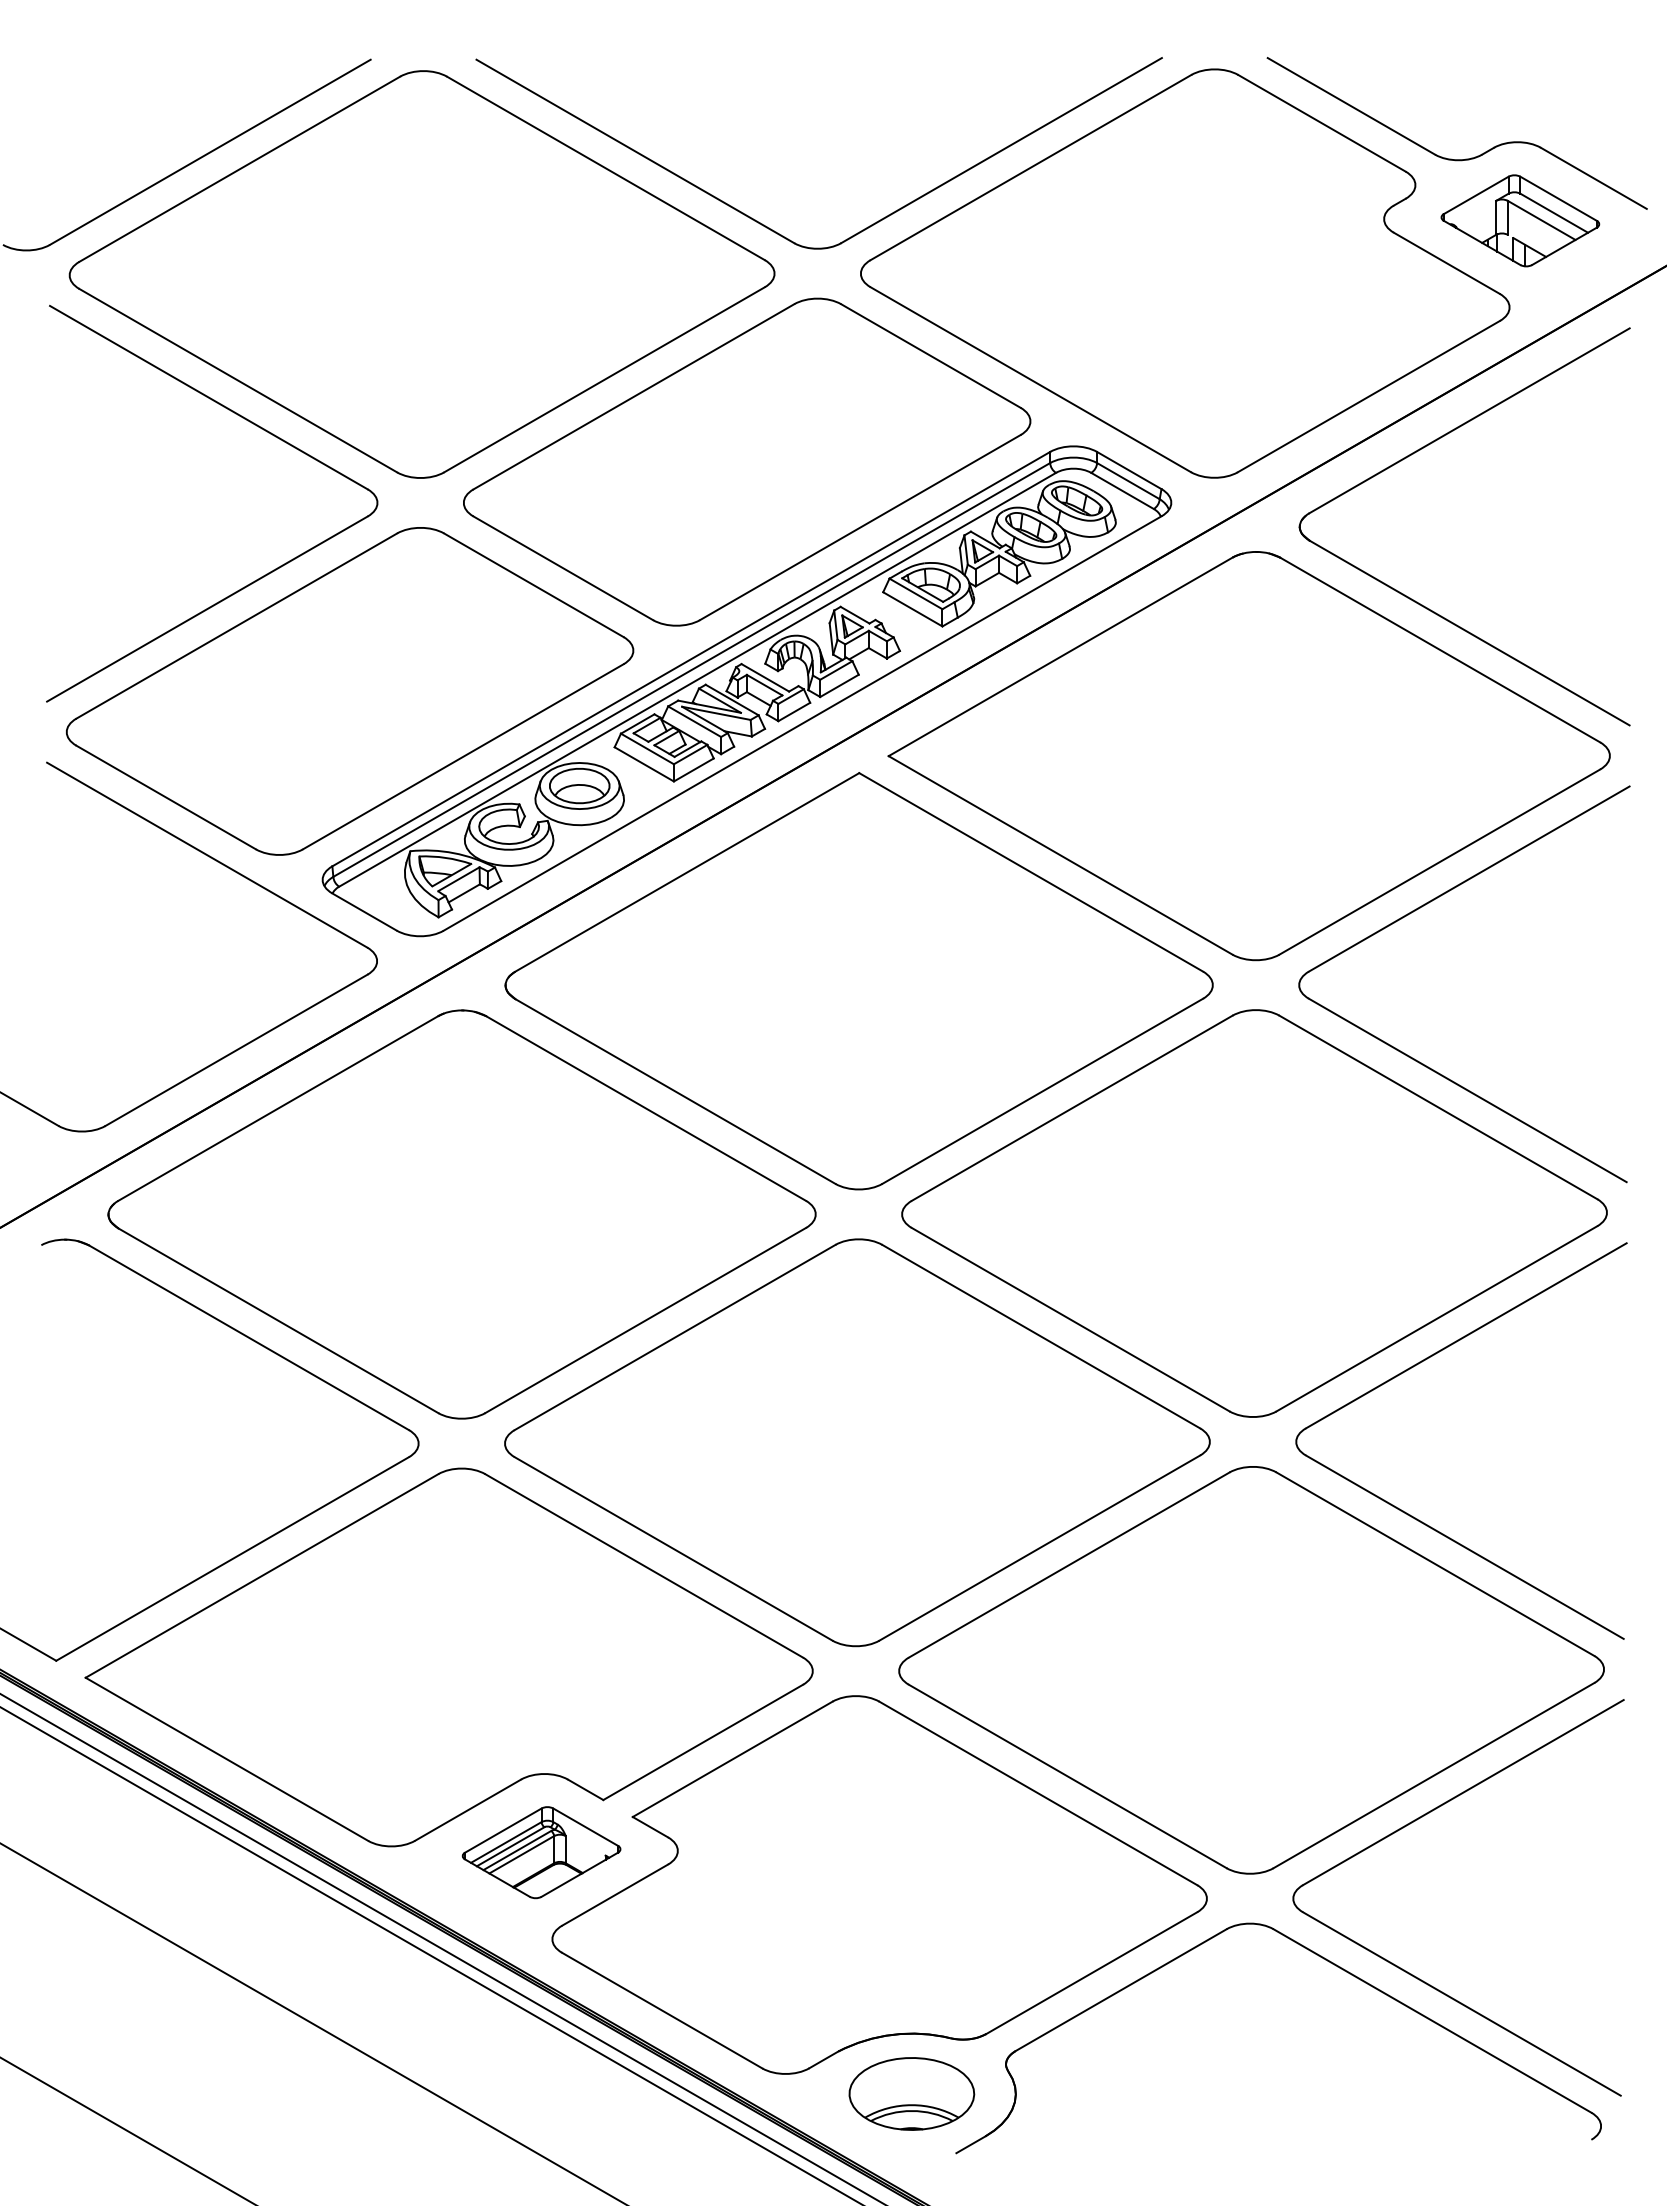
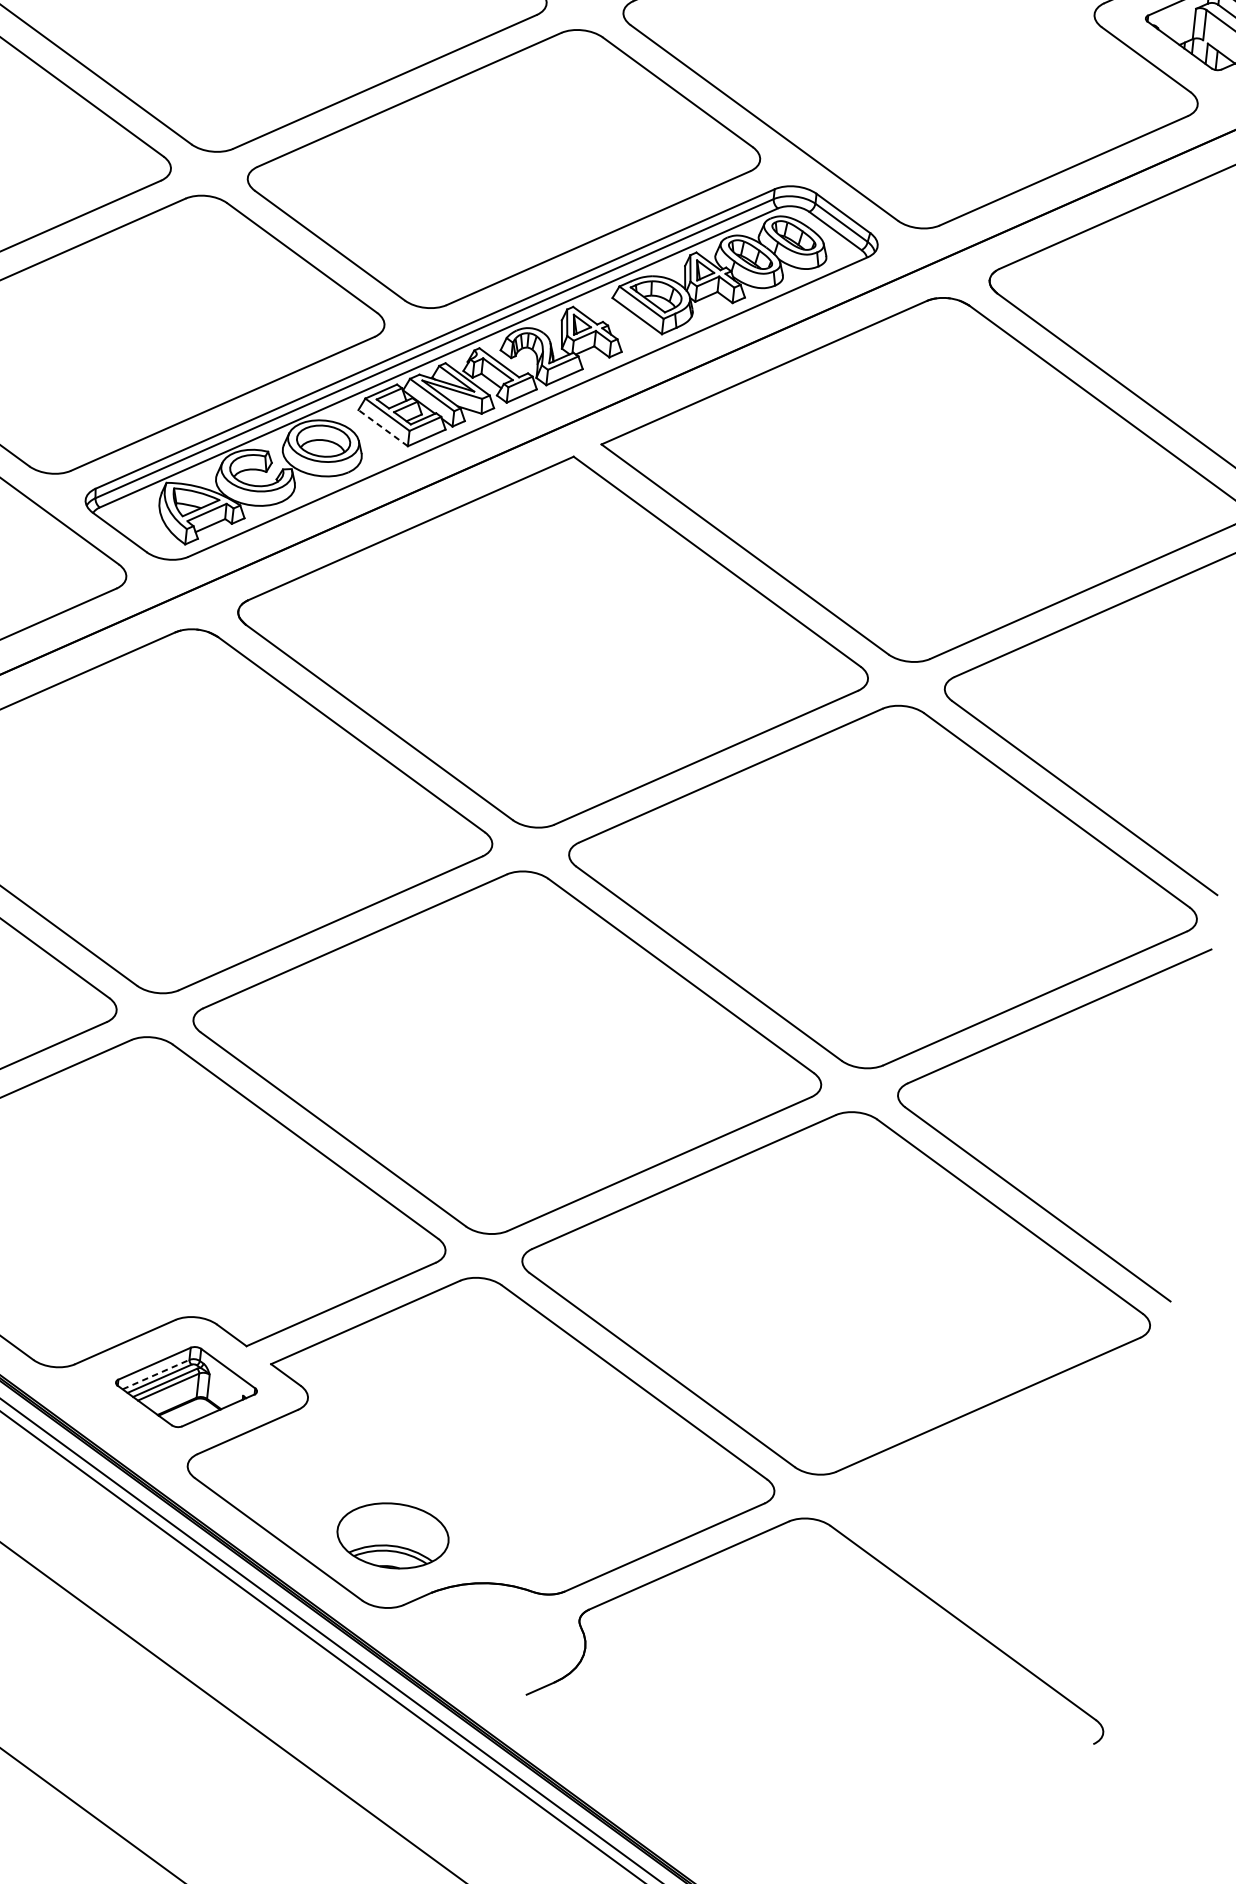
line: (643, 764) -> (382, 428), solid -> dashed
part: (1417, 1820) -> (969, 1443), removed
line: (506, 1842) -> (156, 1374), solid -> dashed
part: (911, 2093) -> (392, 1535), moved

